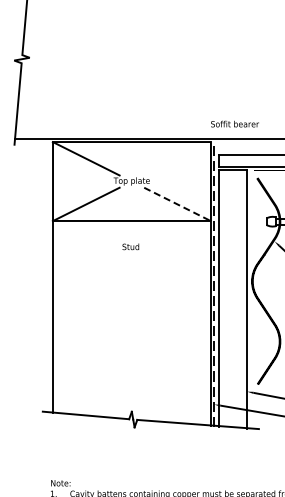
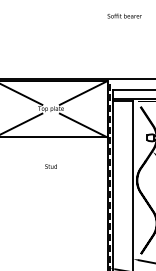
text: (234, 123) -> (124, 15), moved
line: (177, 158) -> (83, 92), added
line: (178, 204) -> (84, 125), dashed -> solid
text: (130, 246) -> (50, 166), moved

